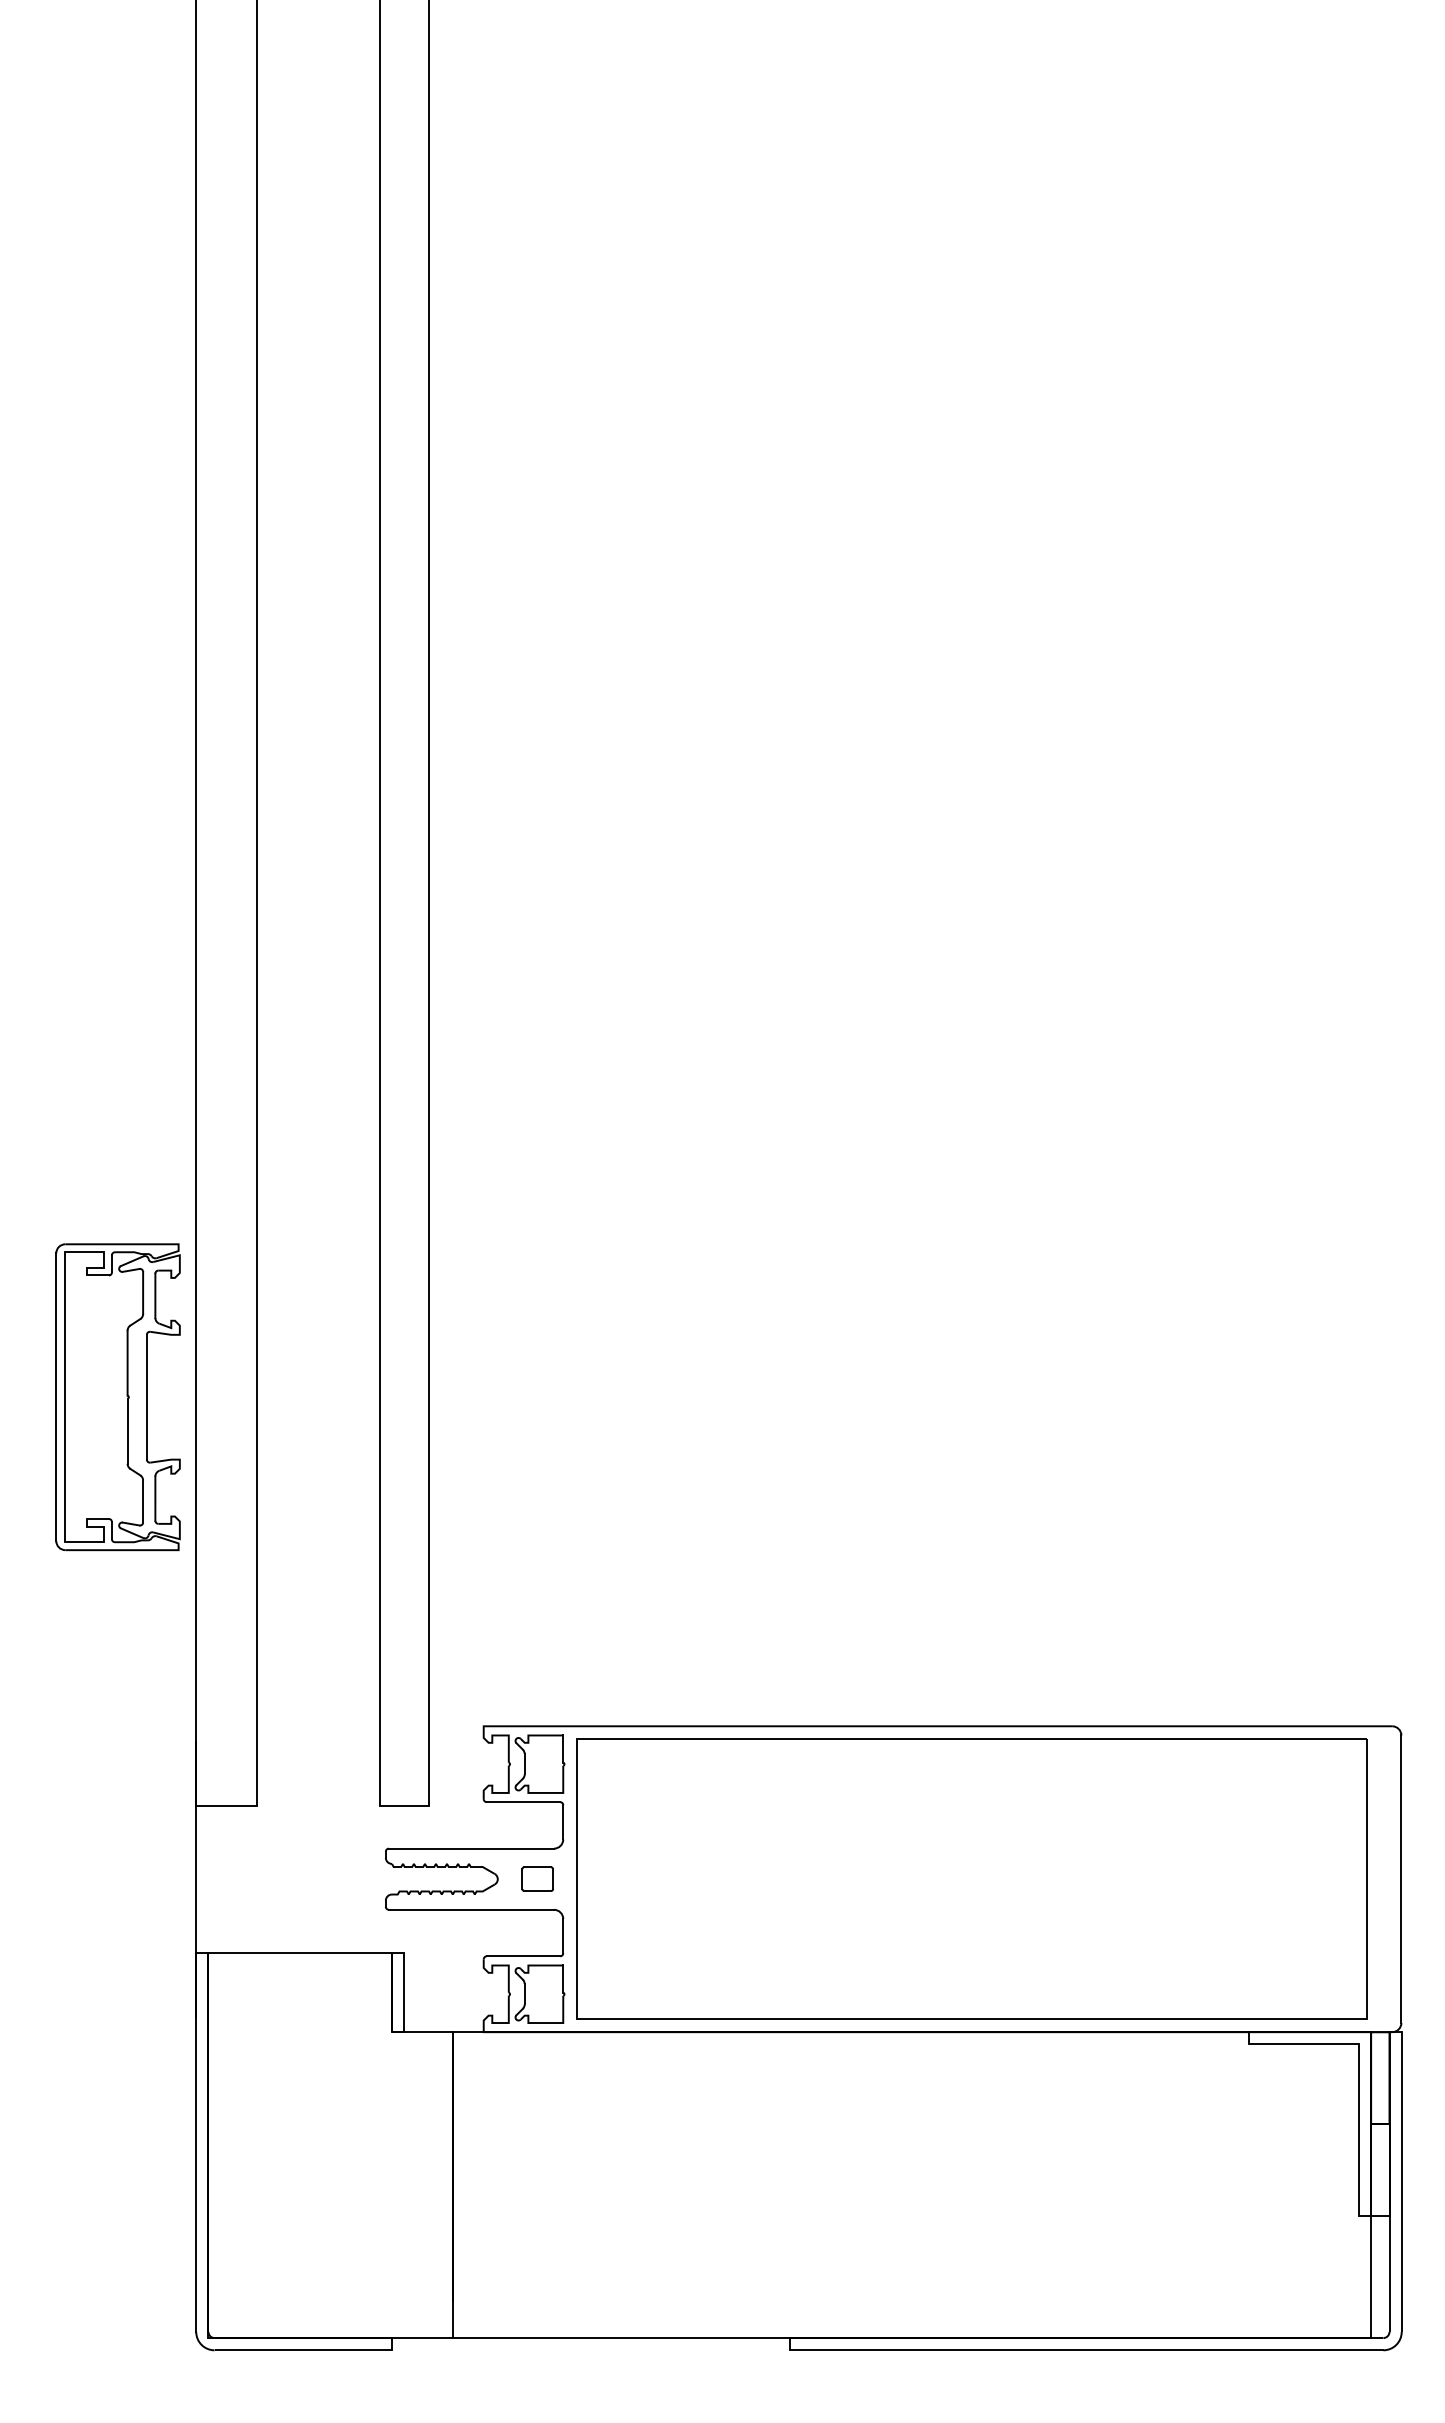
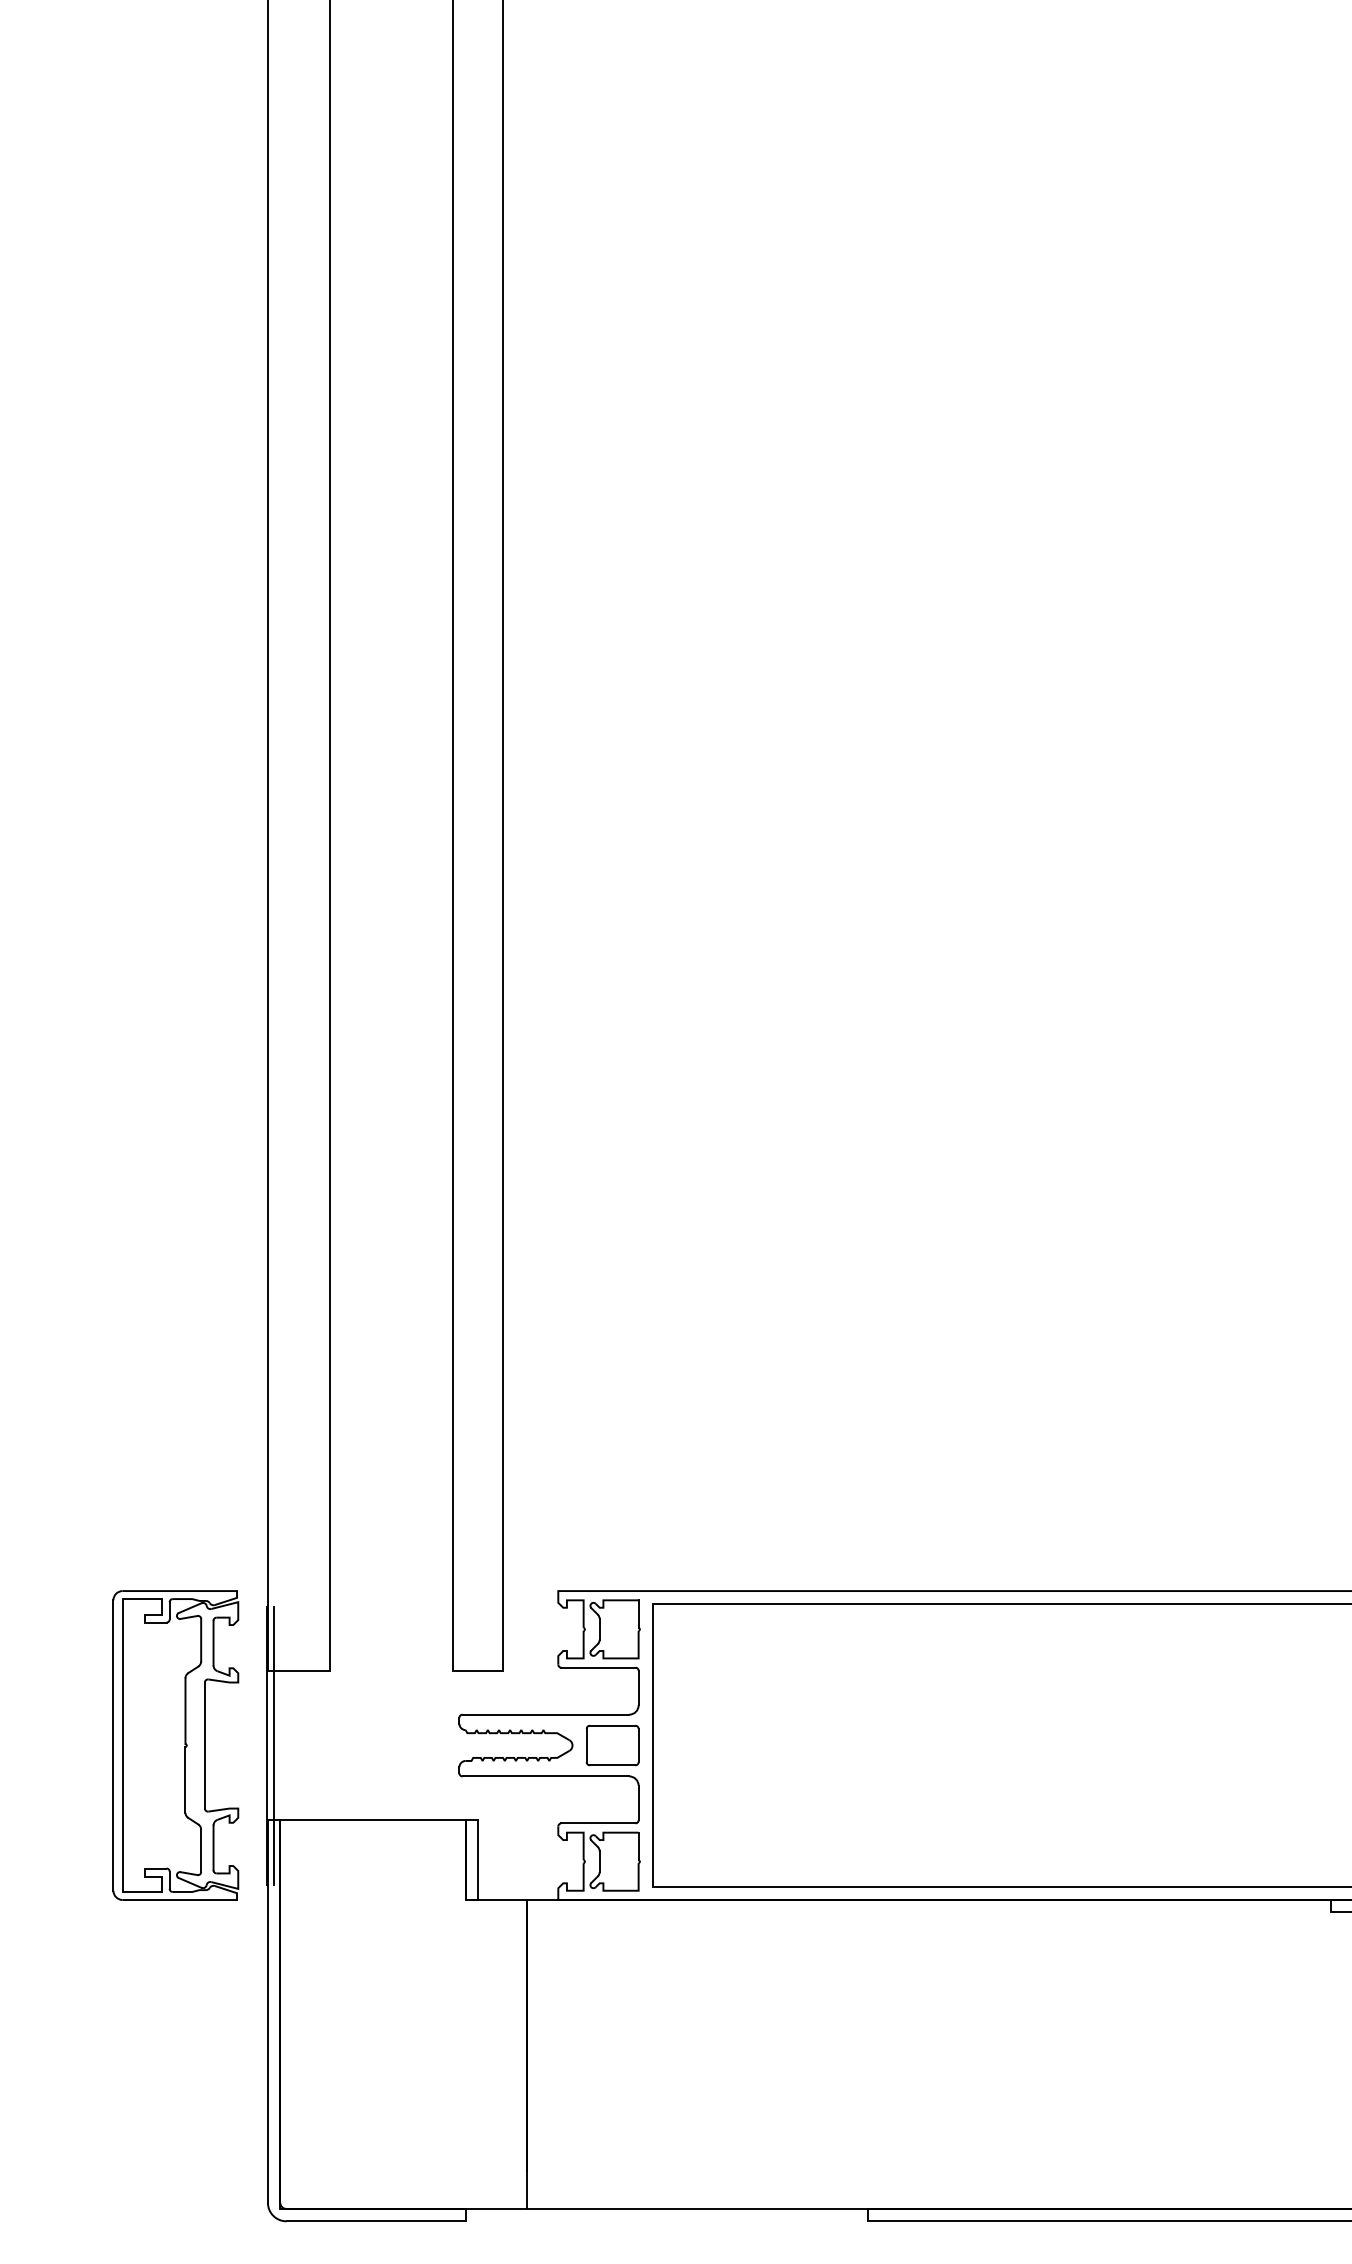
part: (117, 1397) -> (175, 1745), moved
line: (201, 1878) -> (273, 1744), added
part: (537, 1878) -> (612, 1744), size x1.67

